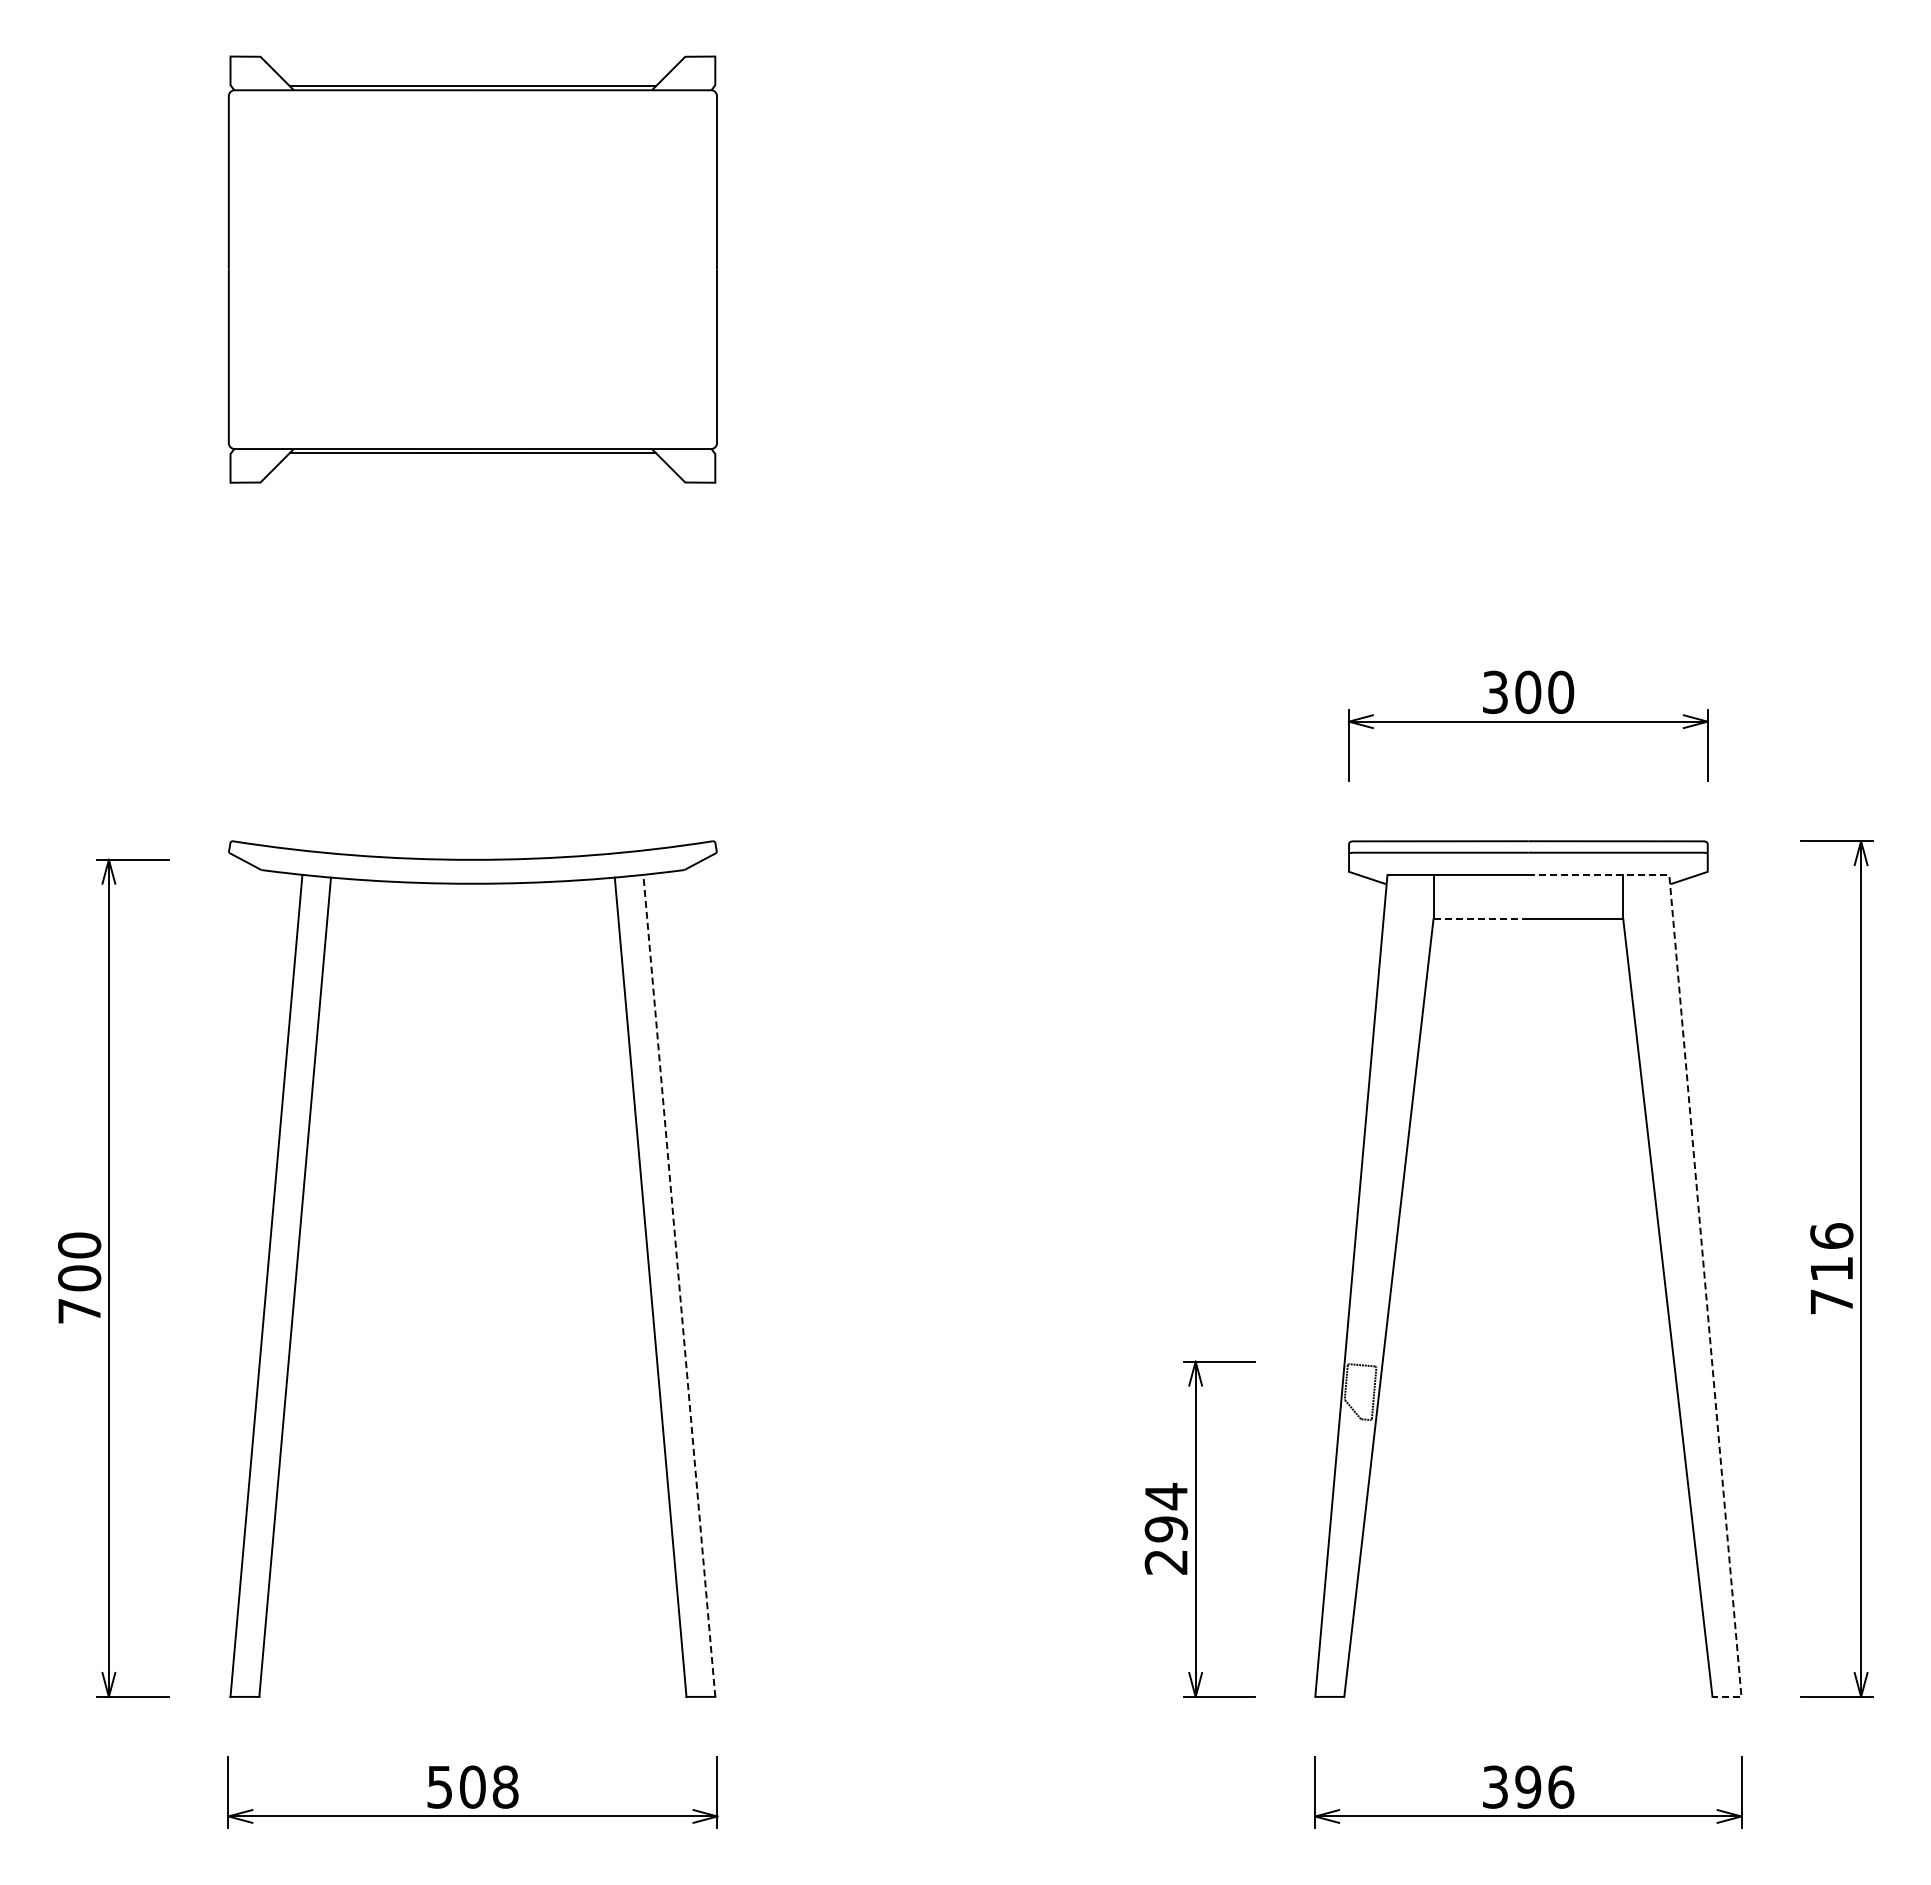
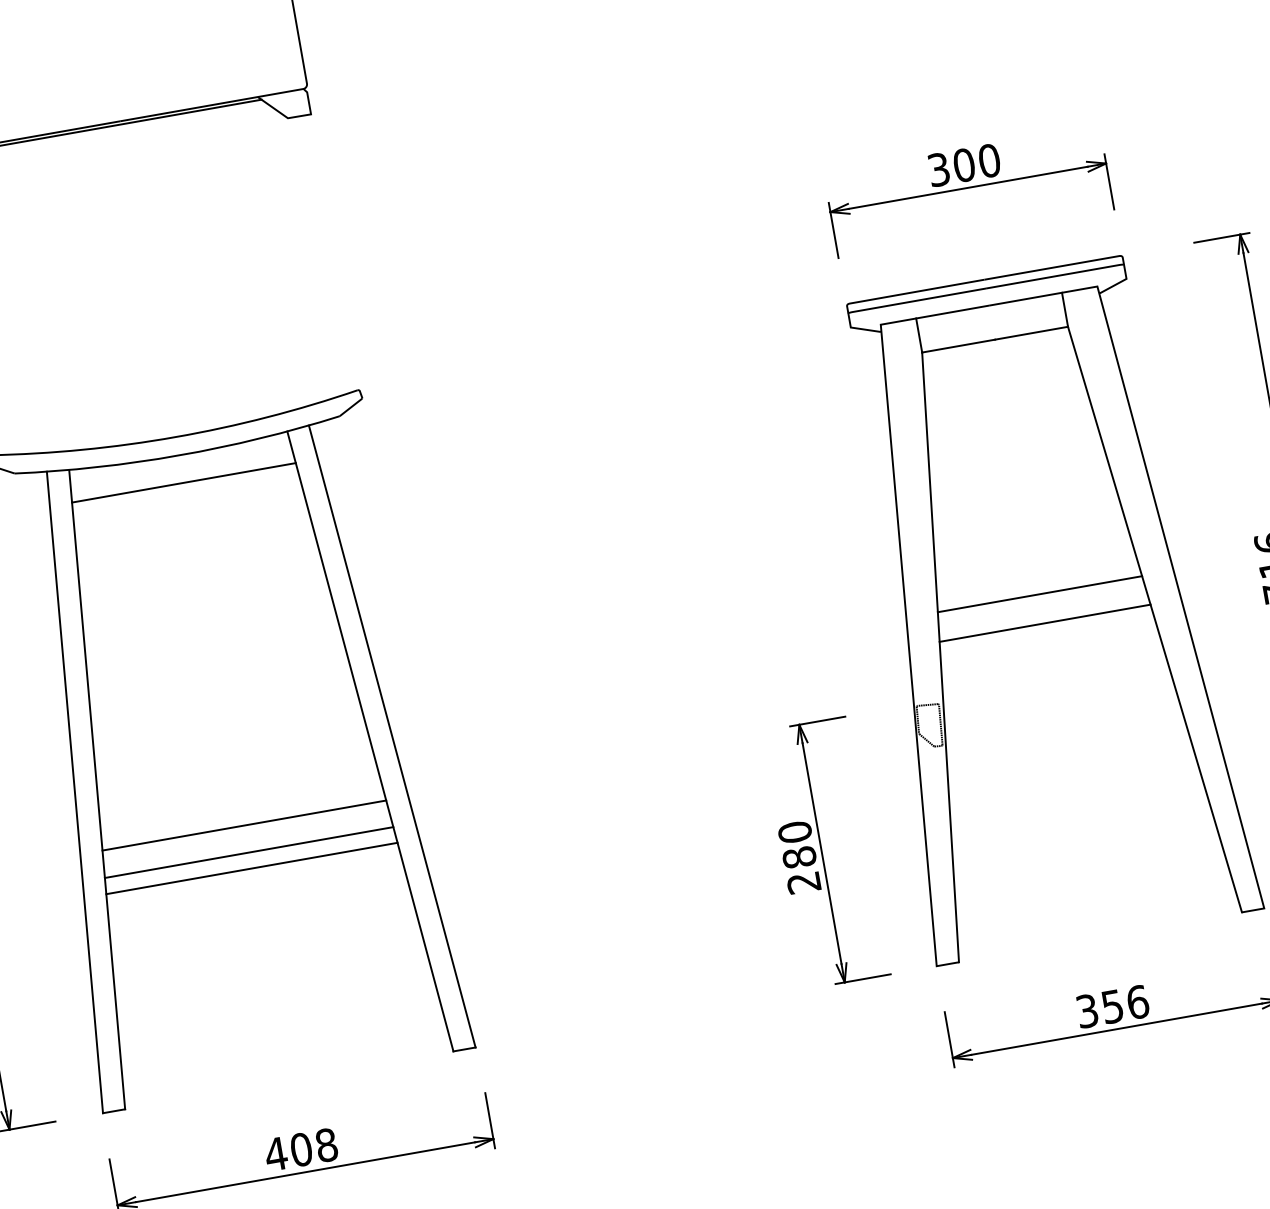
line: (472, 919) -> (183, 482), added
line: (1481, 919) -> (959, 346), dashed -> solid
line: (1700, 1230) -> (1169, 555), dashed -> solid
line: (1528, 1250) -> (1040, 594), added
line: (679, 1285) -> (392, 736), dashed -> solid
line: (1528, 1288) -> (1045, 623), added
line: (472, 1365) -> (244, 825), added
line: (472, 1400) -> (248, 852), added
line: (472, 1421) -> (251, 868), added
text: (1166, 1512) -> (797, 844), 294 -> 280
text: (1528, 1786) -> (1112, 1006), 396 -> 356
text: (439, 1787) -> (275, 1154), 508 -> 408

